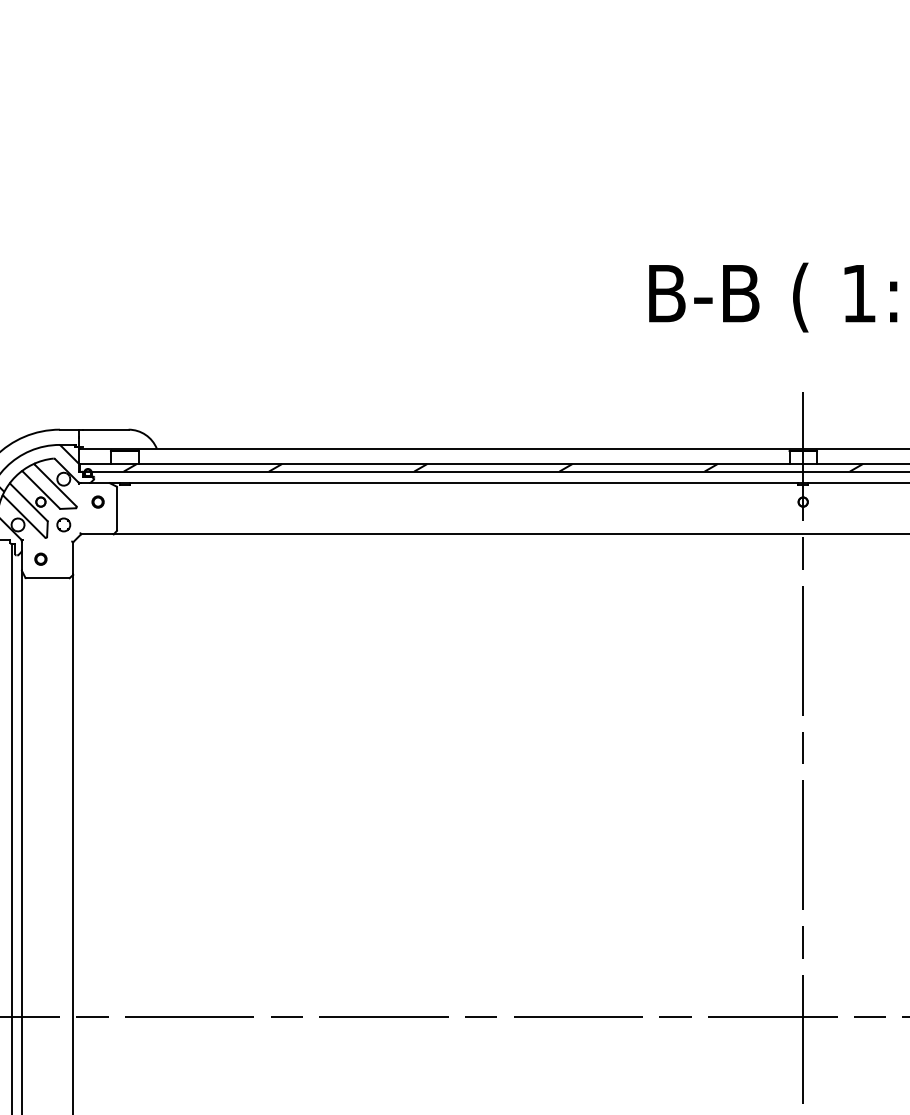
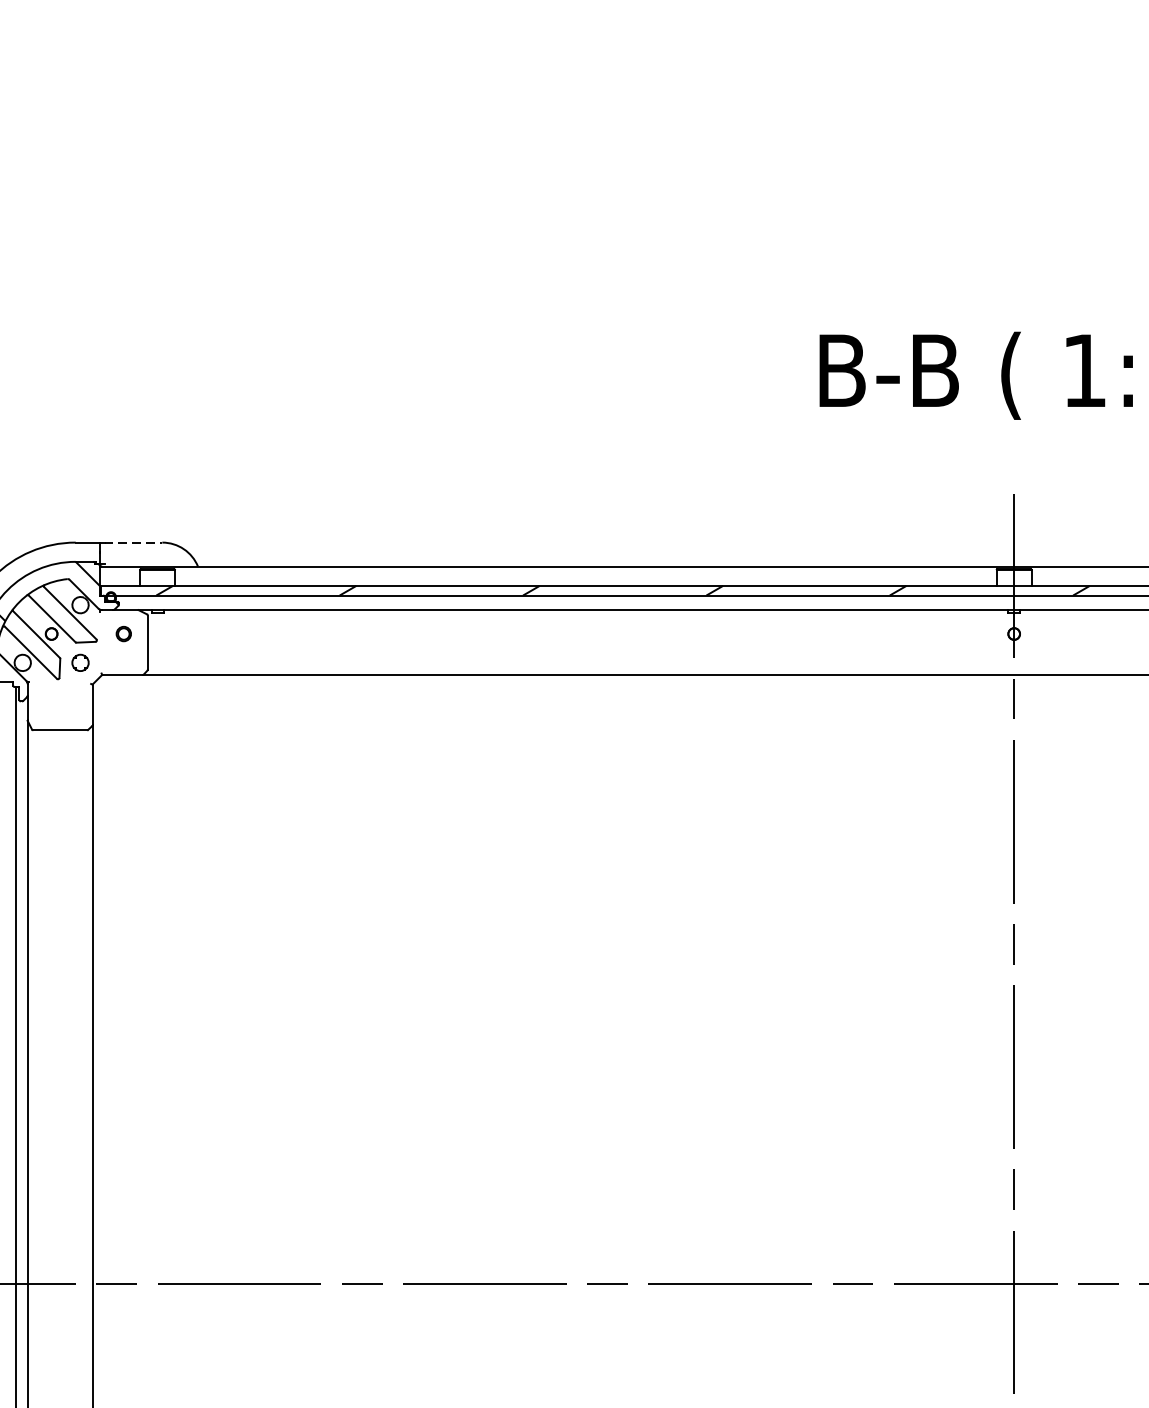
line: (105, 429) -> (133, 542), solid -> dashed
circle: (40, 558) -> (51, 705), removed

